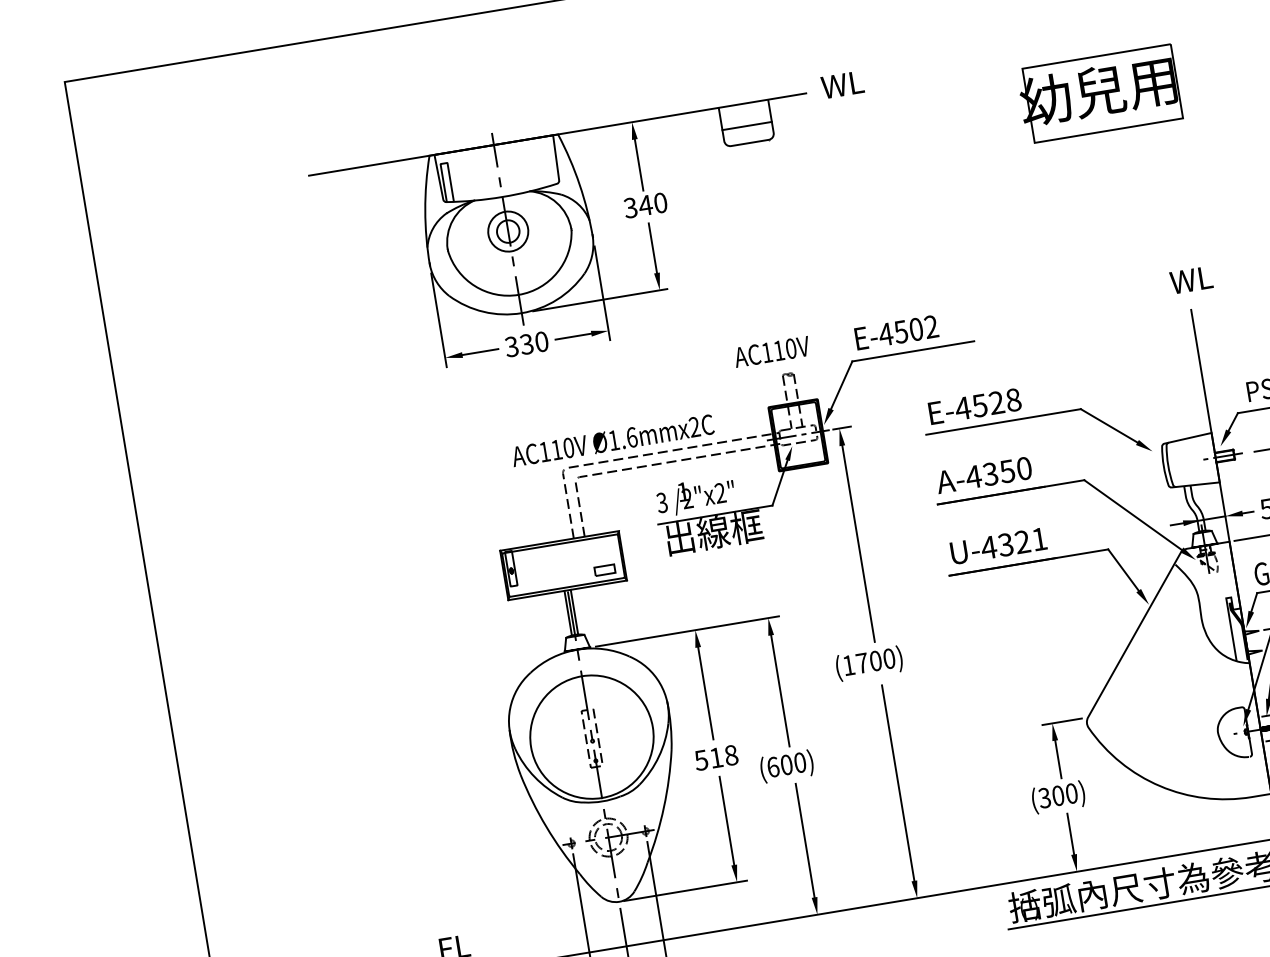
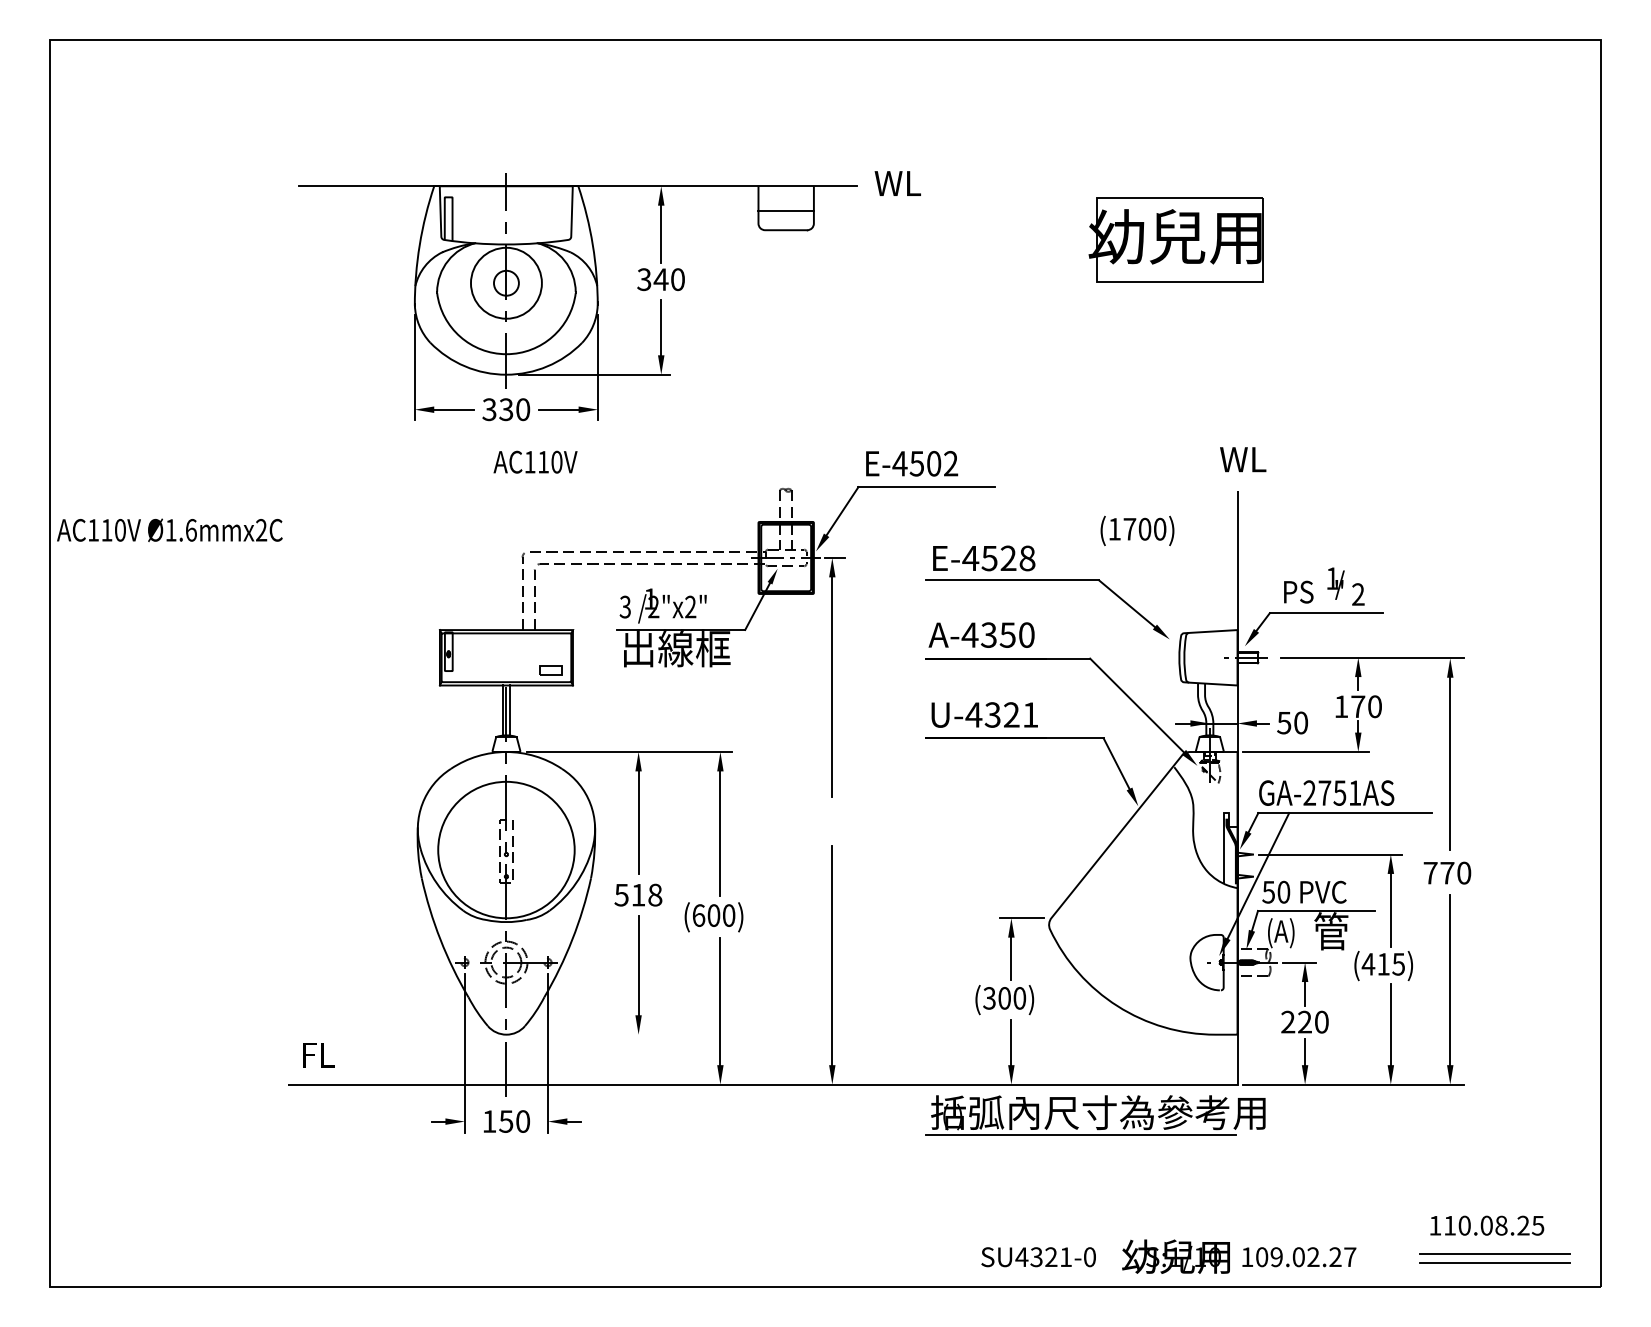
circle: (508, 231) -> (506, 283), size x1.6
text: (771, 351) -> (535, 461), moved
text: (612, 439) -> (169, 529), moved
text: (869, 663) -> (1137, 530), moved
line: (685, 890) -> (580, 1034), removed

